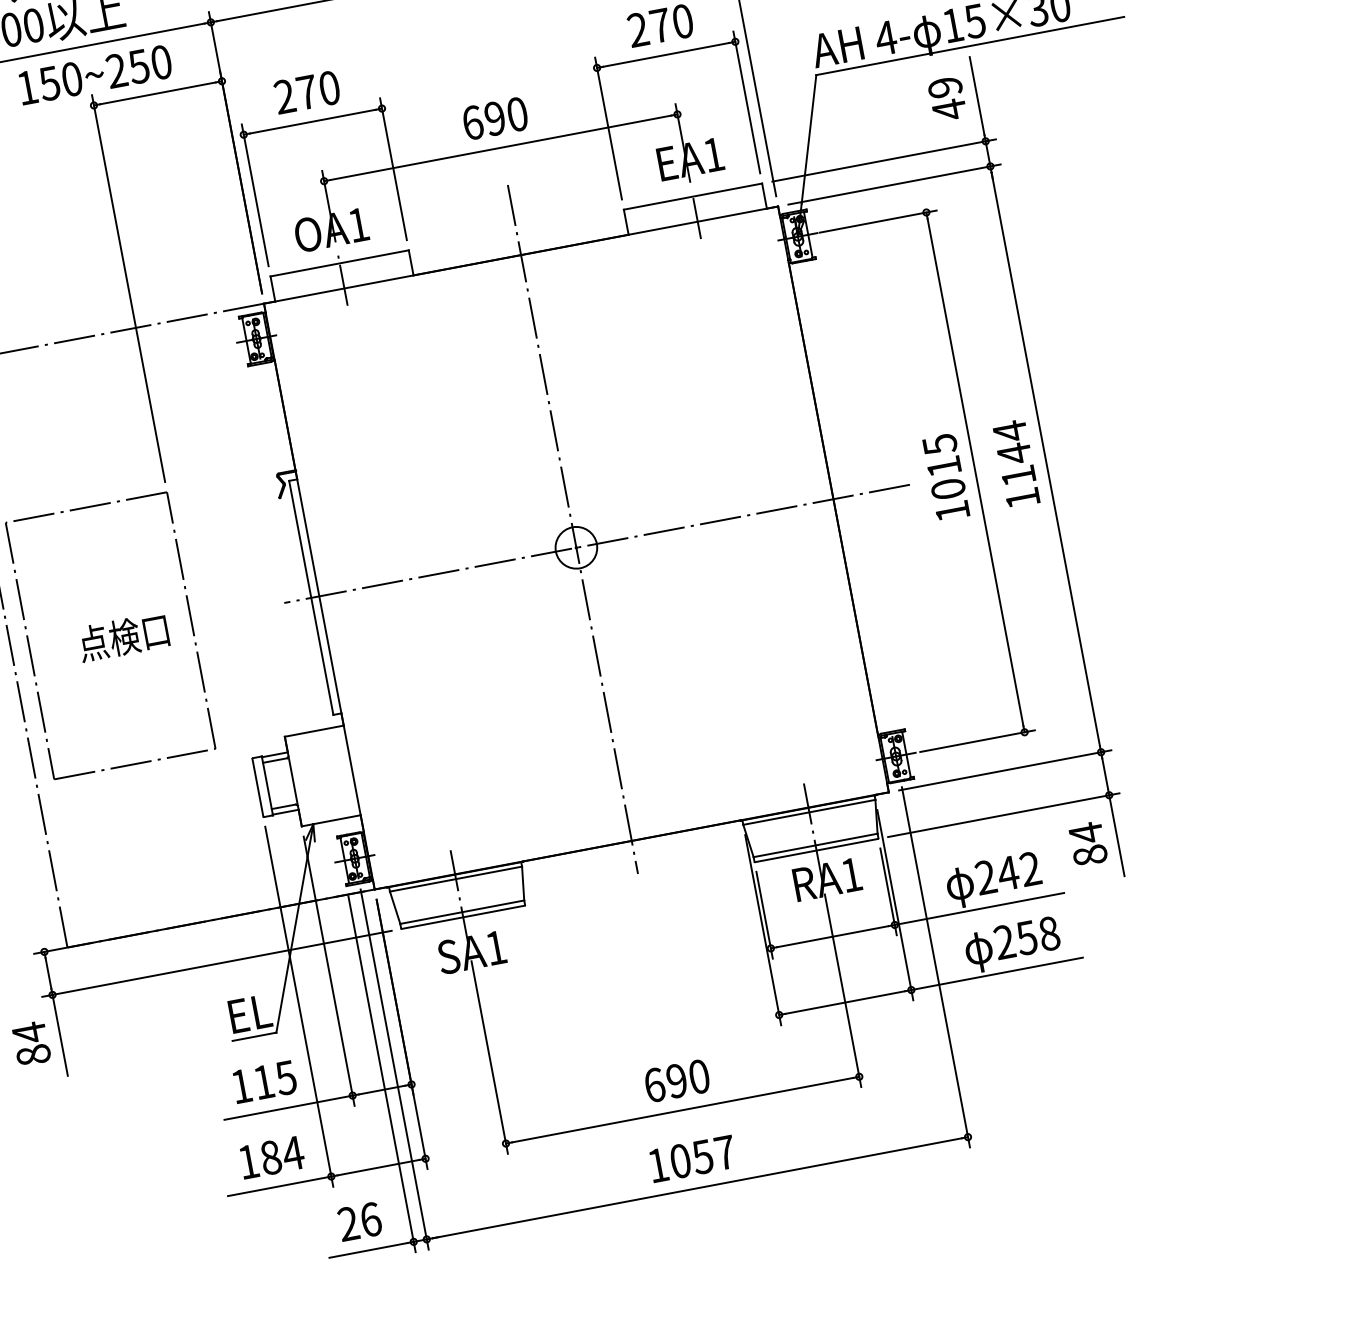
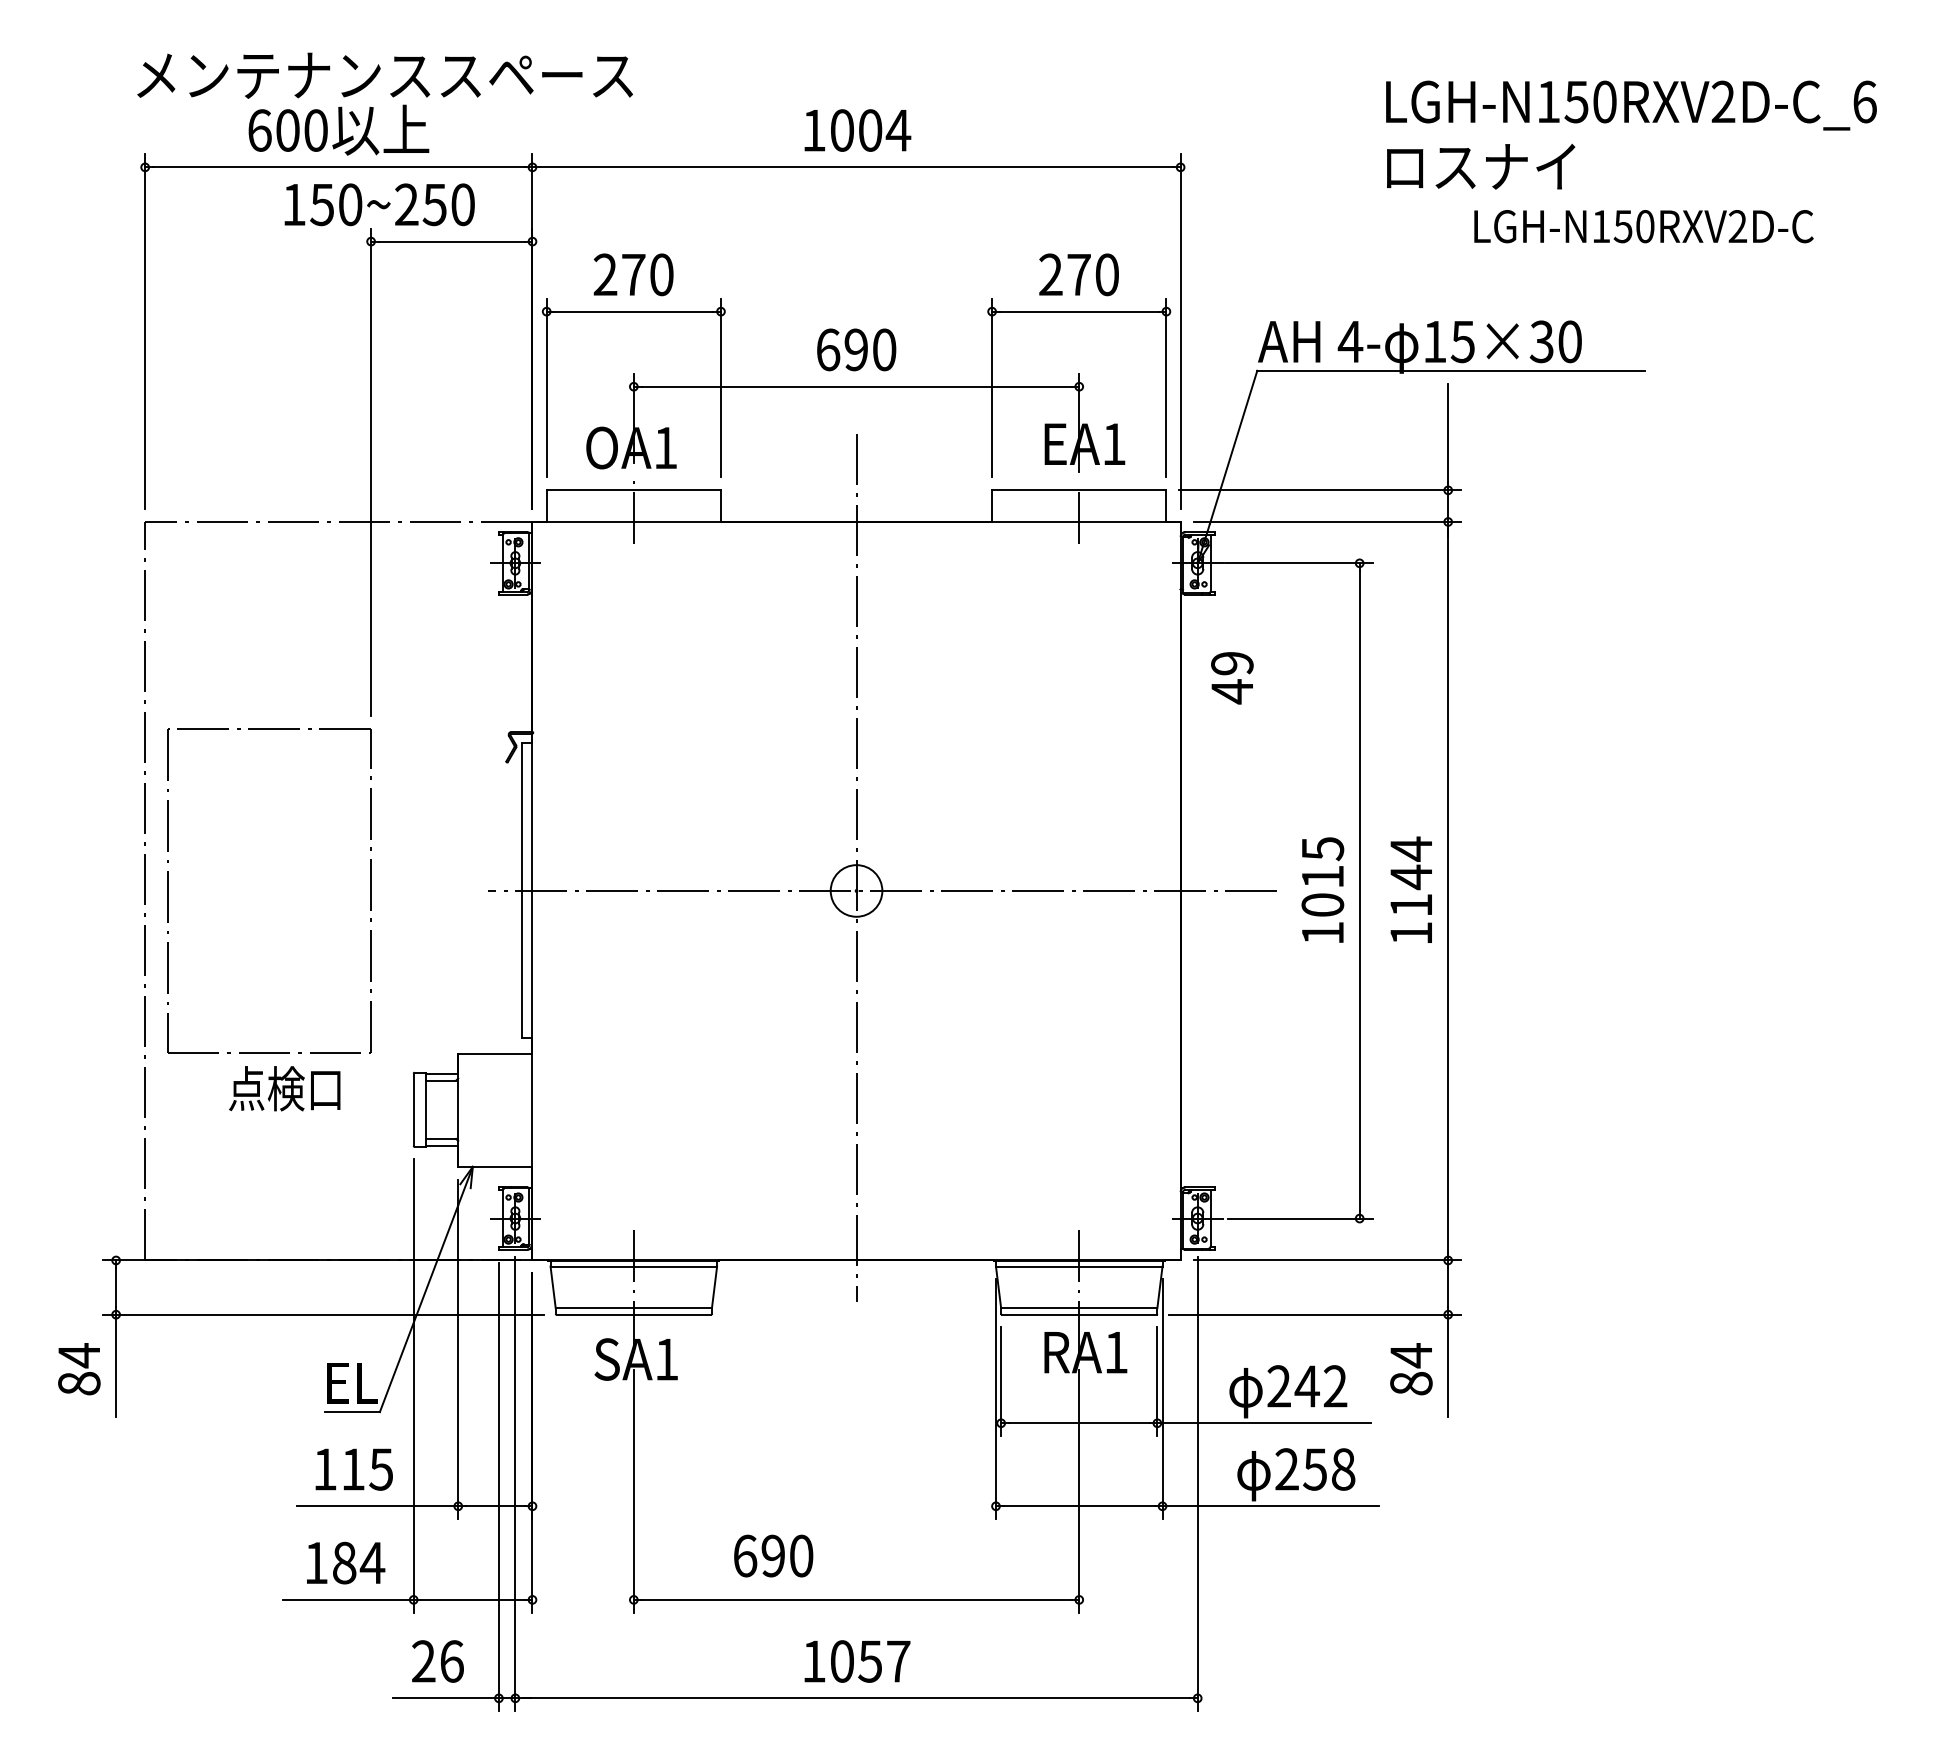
text: (947, 99) -> (1232, 678), moved
text: (123, 637) -> (284, 1088), moved
text: (677, 1080) -> (773, 1555), moved

